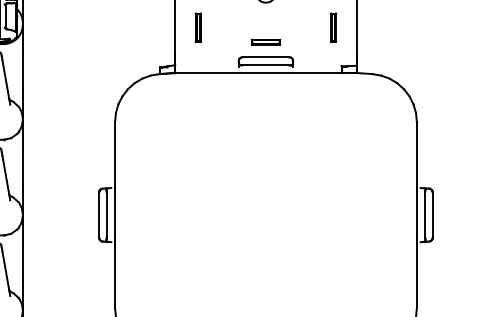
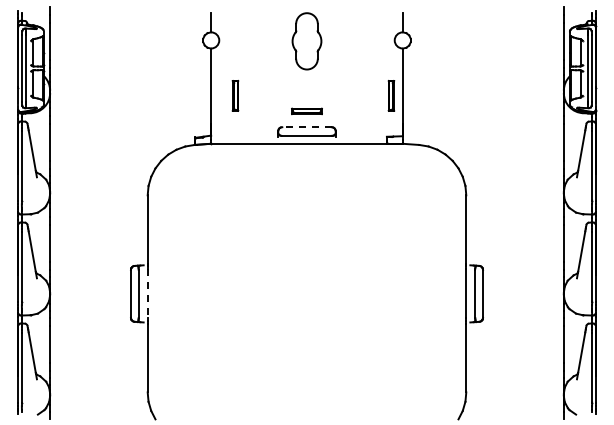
part: (333, 27) -> (391, 95), moved
line: (266, 57) -> (307, 127), solid -> dashed
line: (114, 214) -> (147, 293), solid -> dashed

